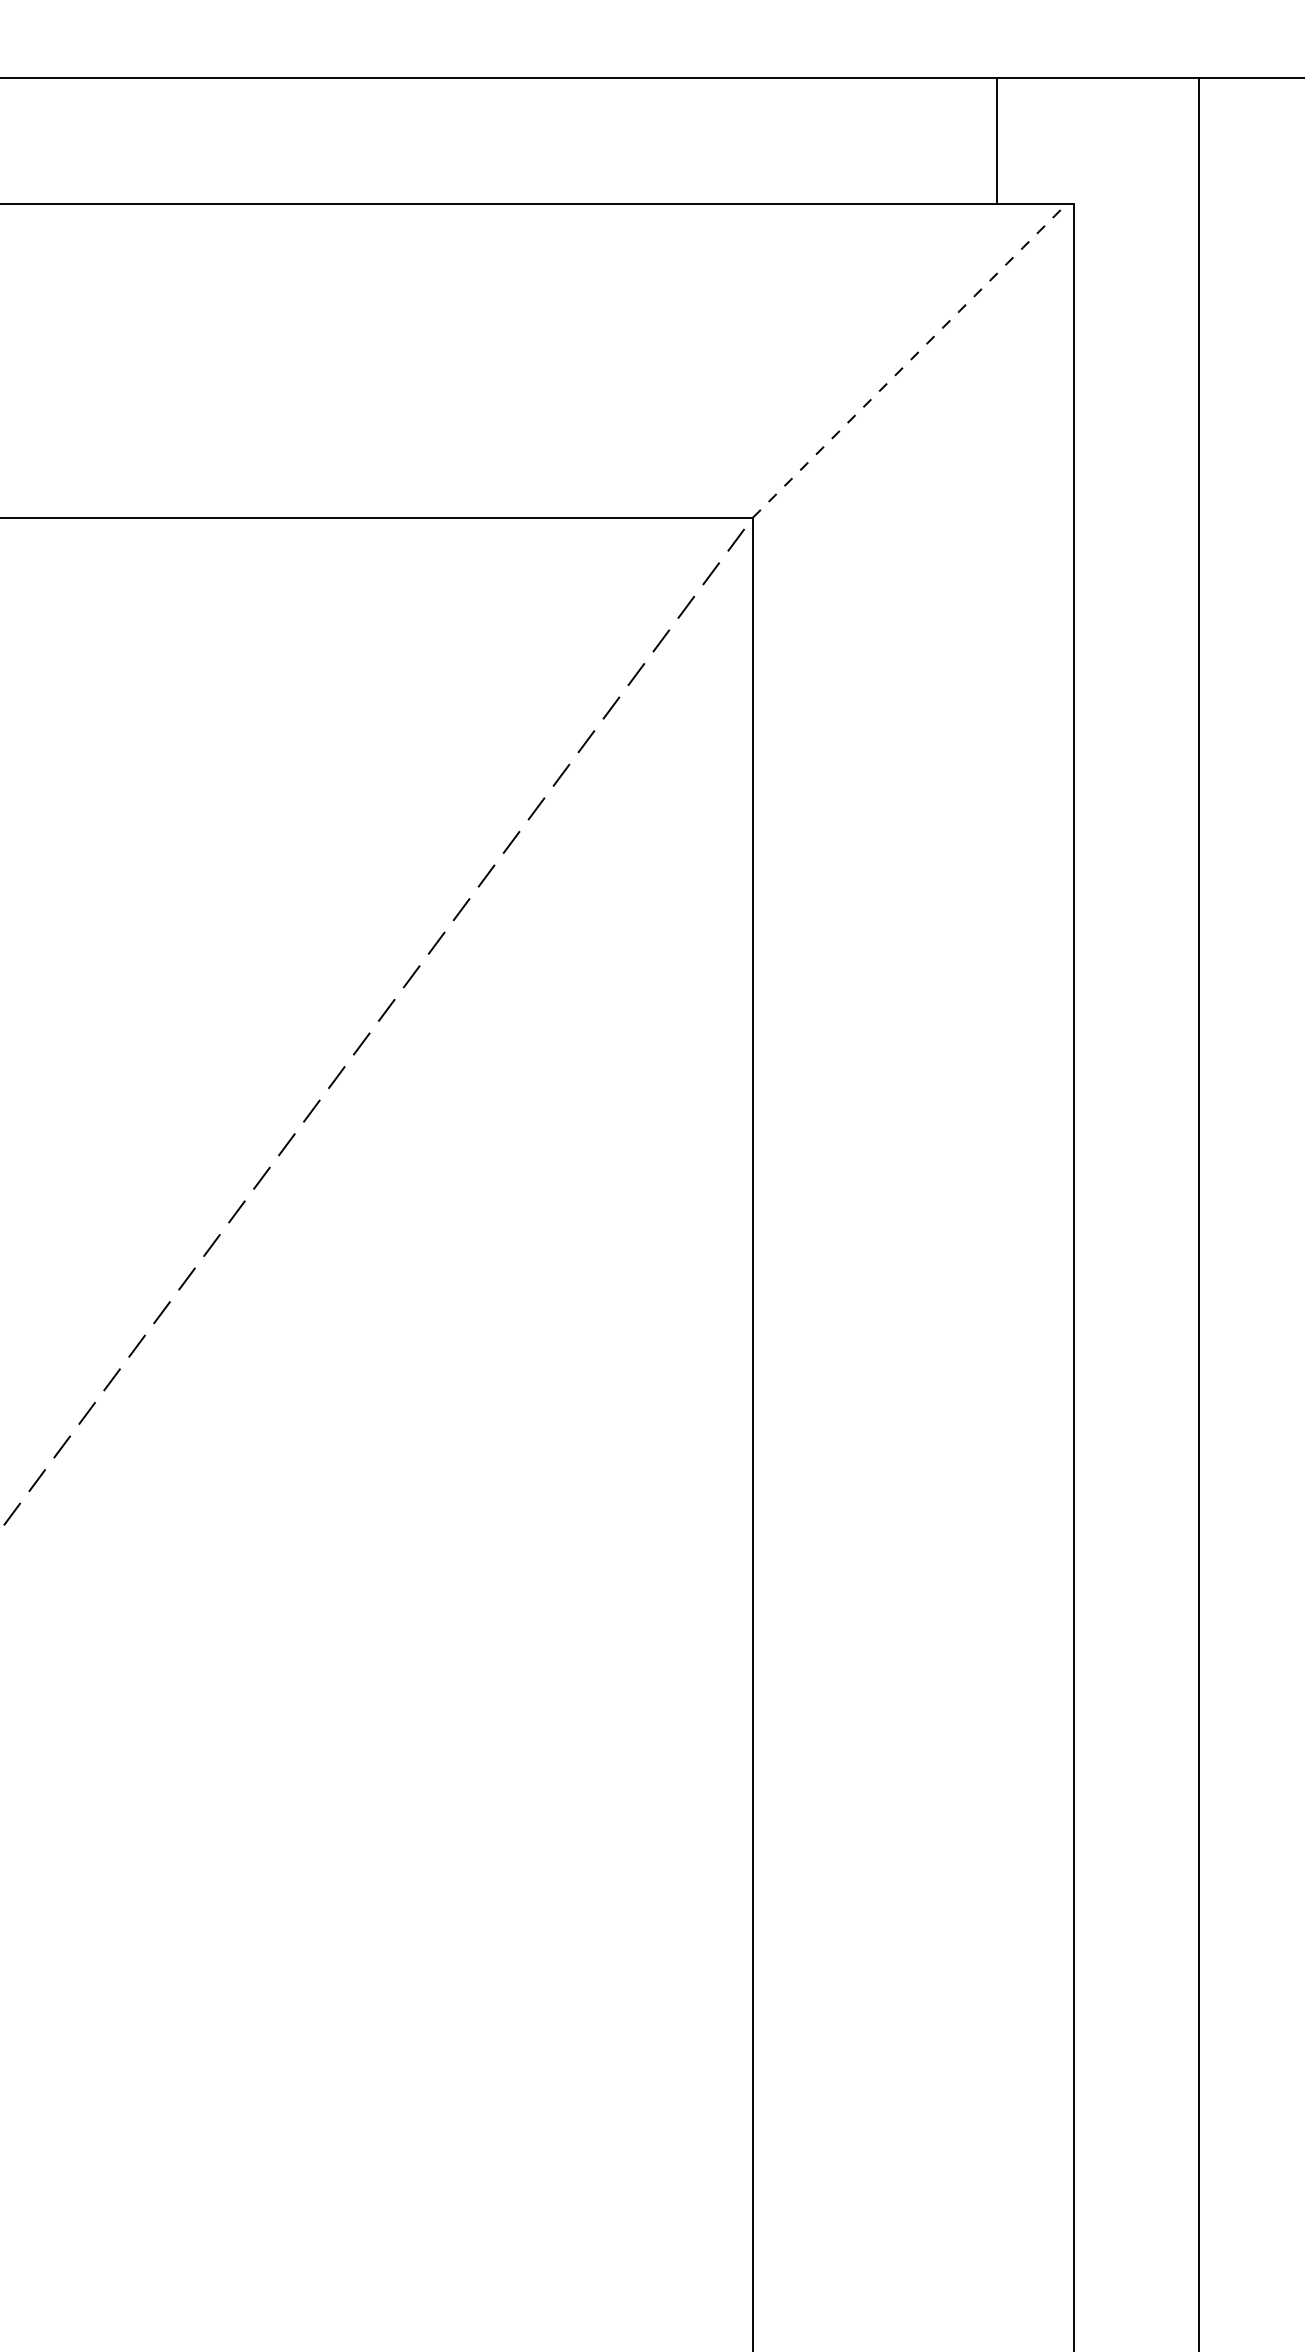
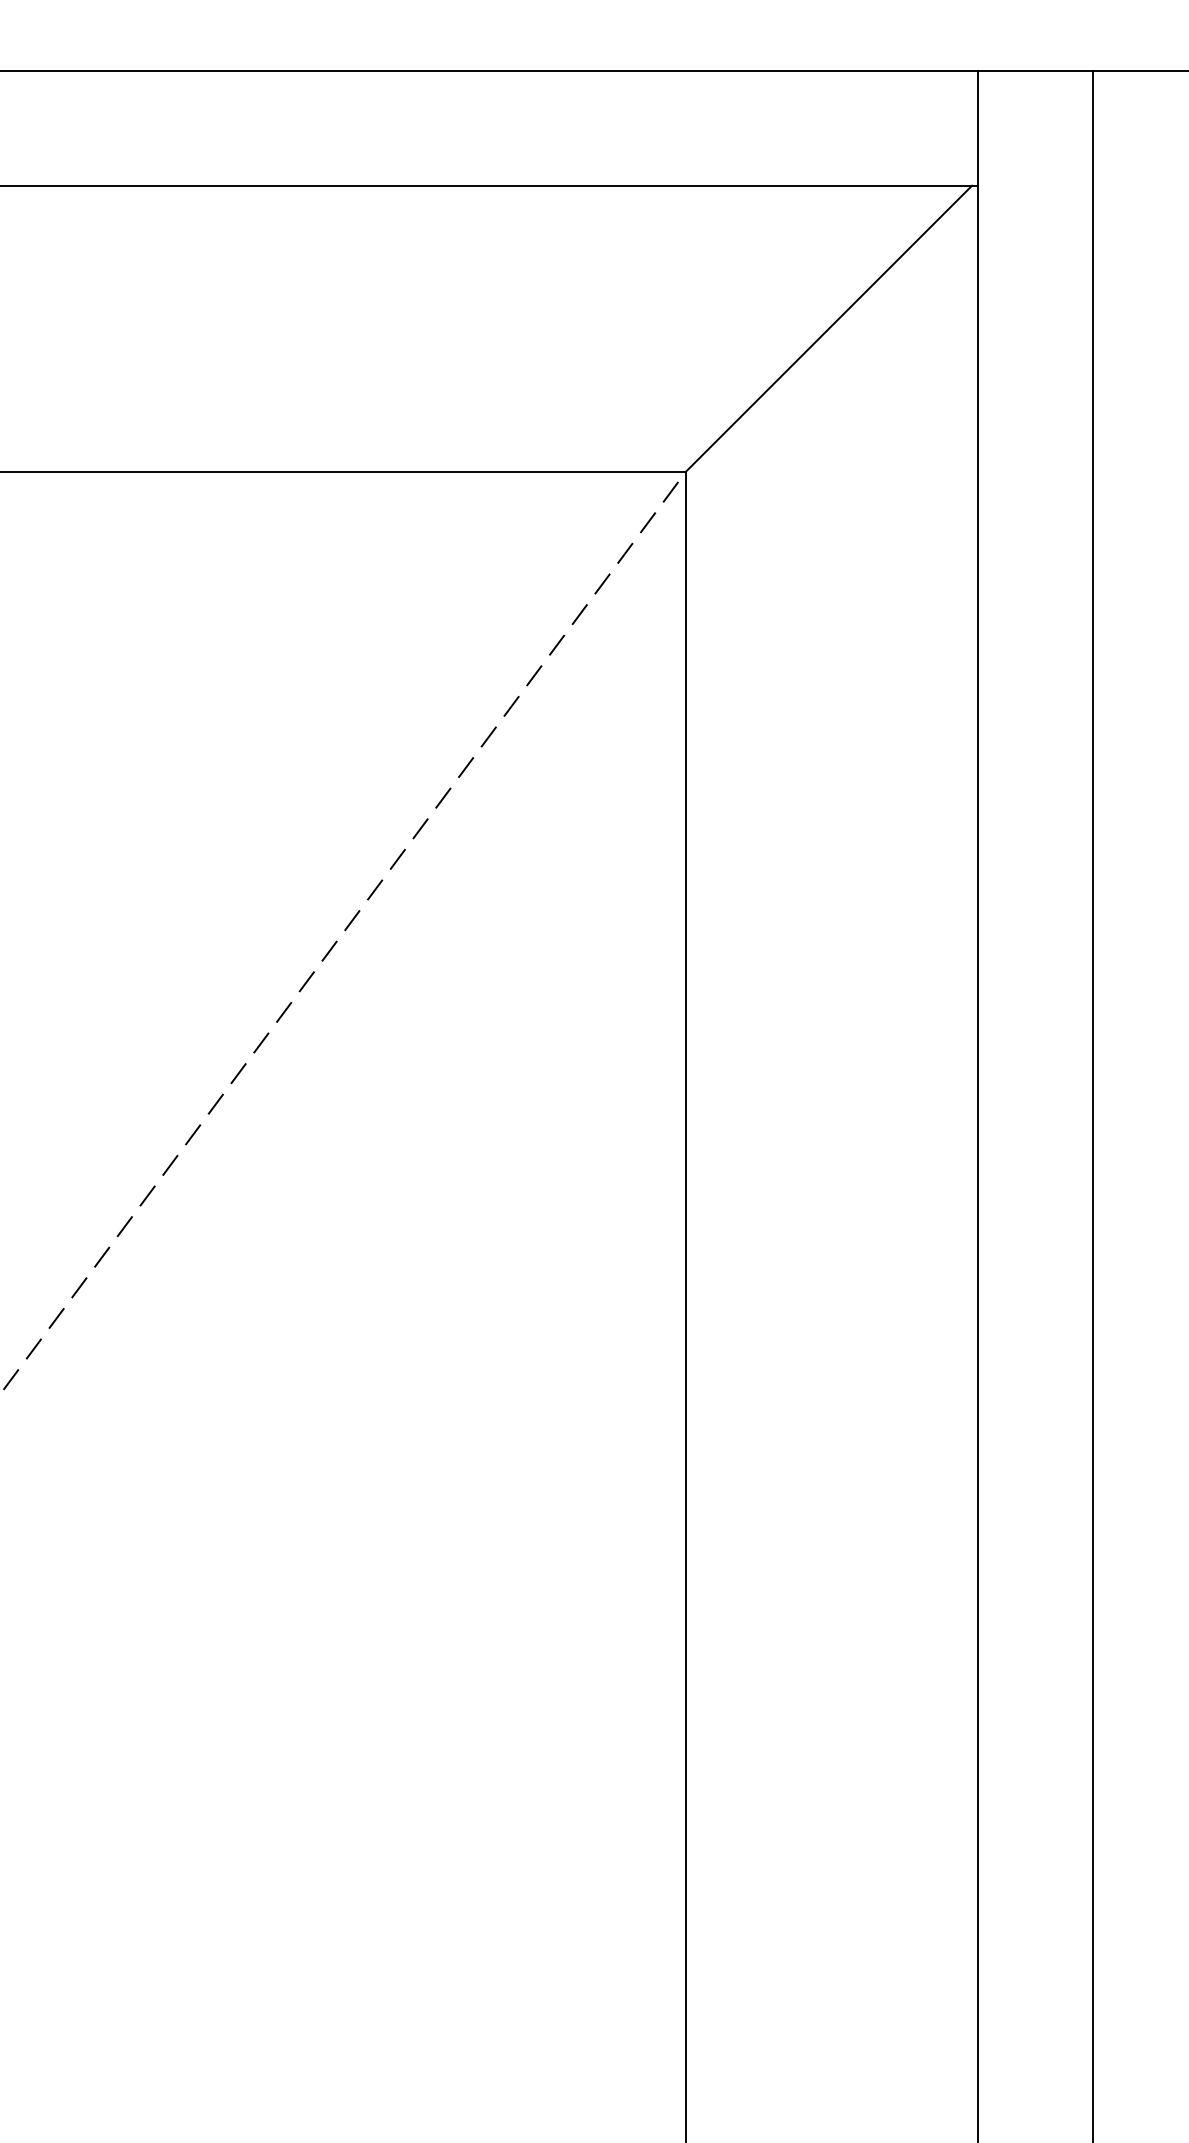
line: (997, 141) -> (978, 128), moved
line: (910, 360) -> (829, 328), dashed -> solid

